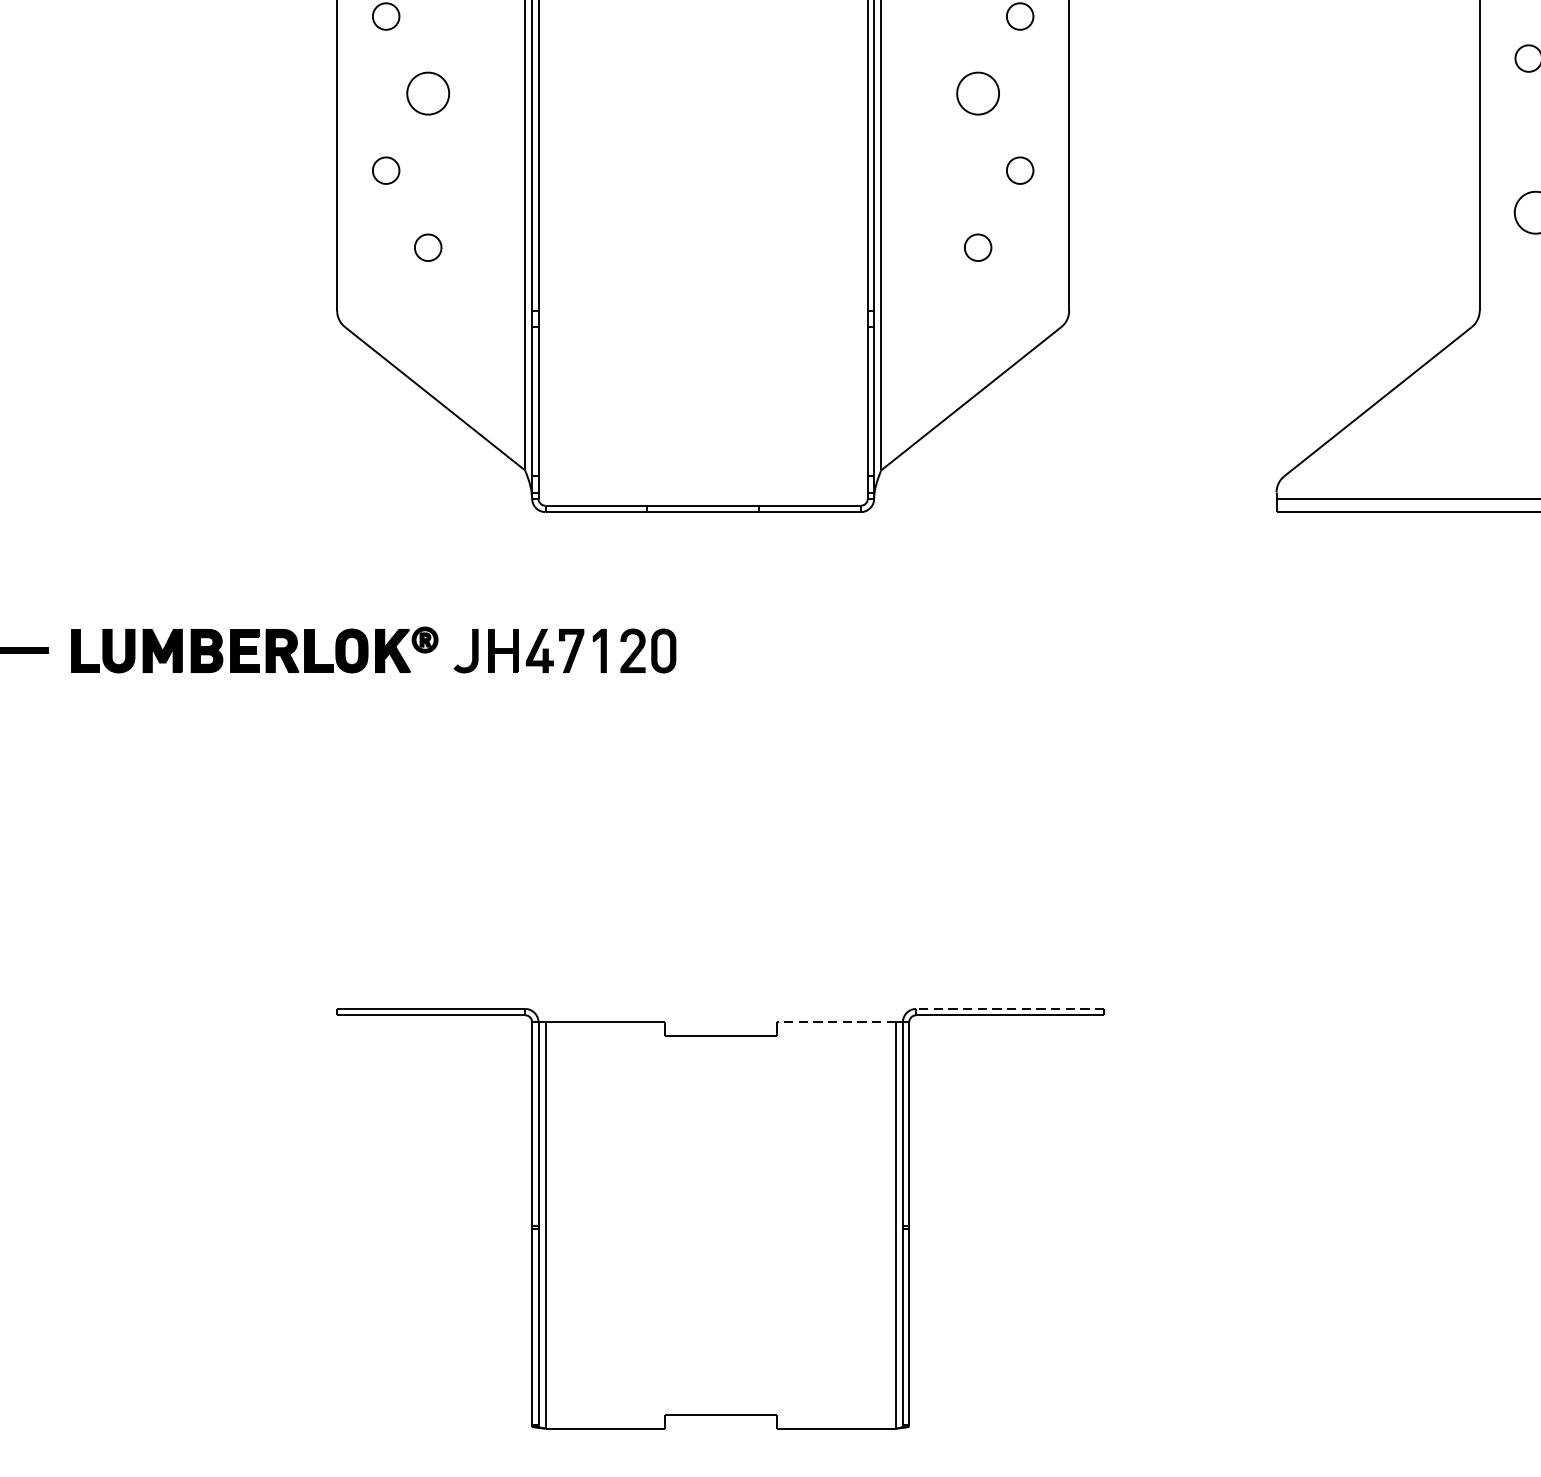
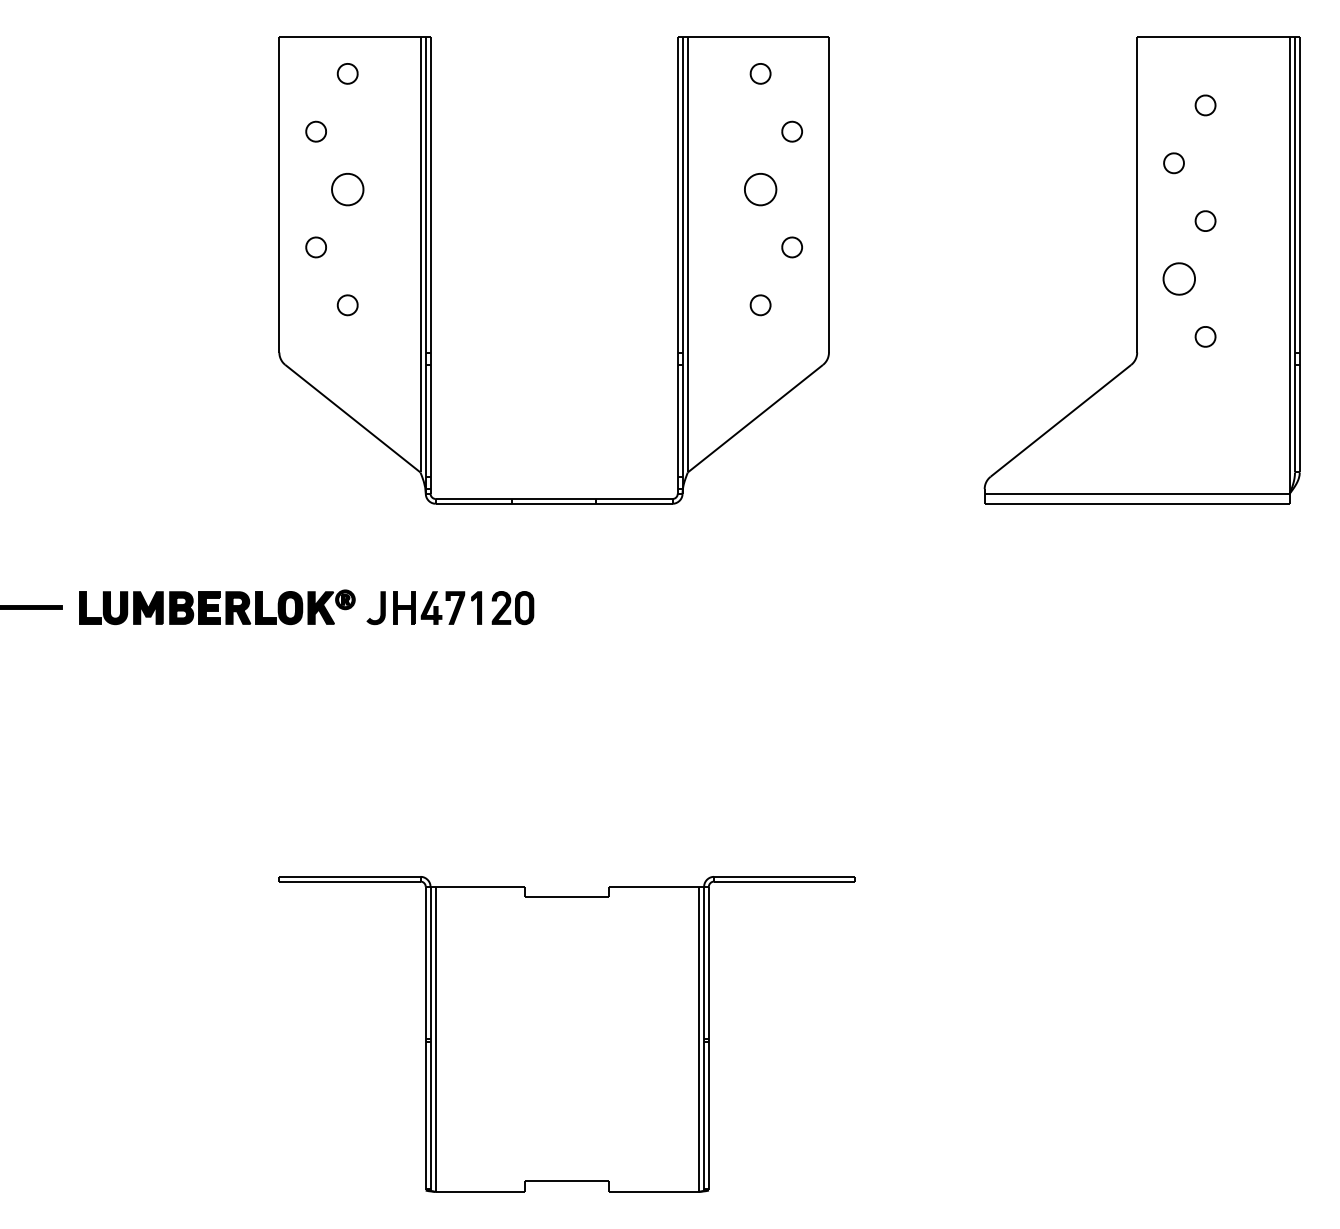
line: (1009, 1008) -> (784, 876), dashed -> solid
line: (836, 1021) -> (654, 886), dashed -> solid

